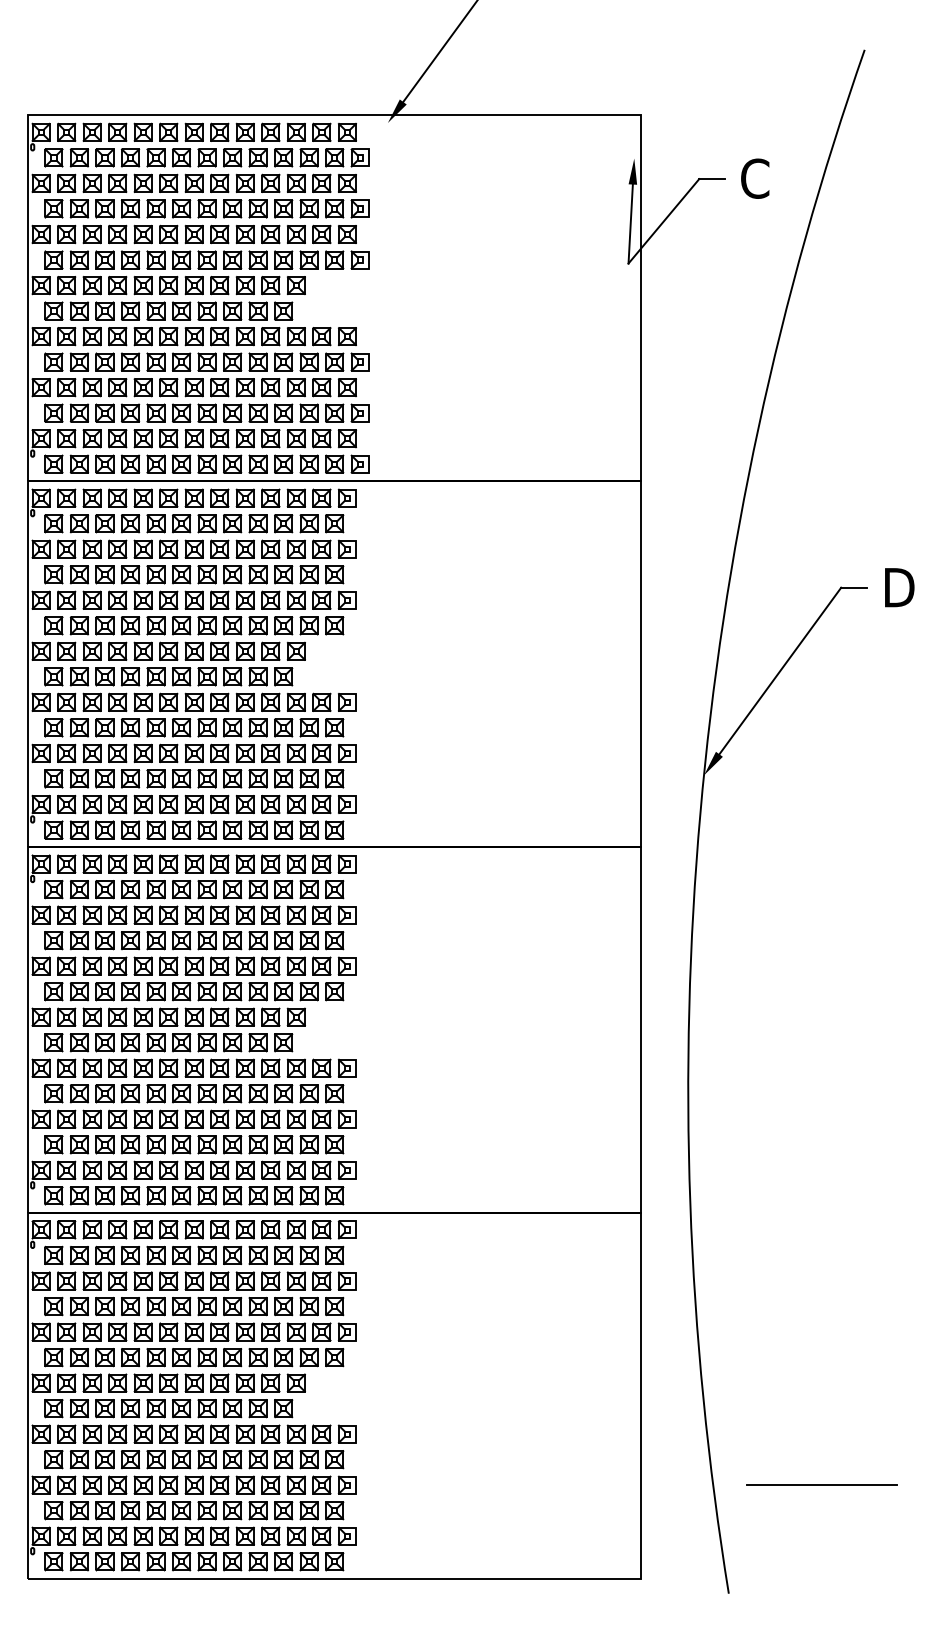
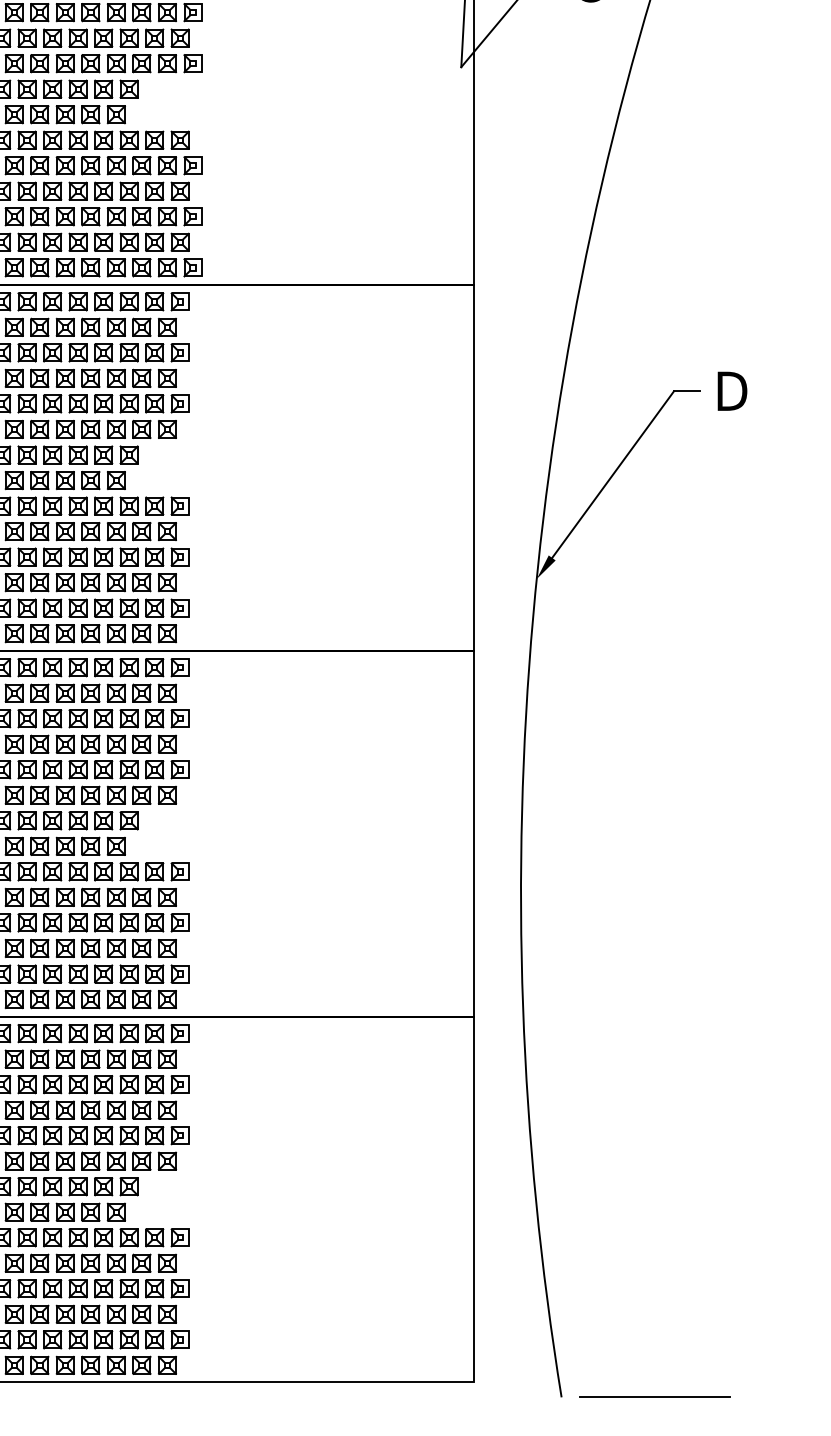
line: (821, 1484) -> (654, 1397), moved

